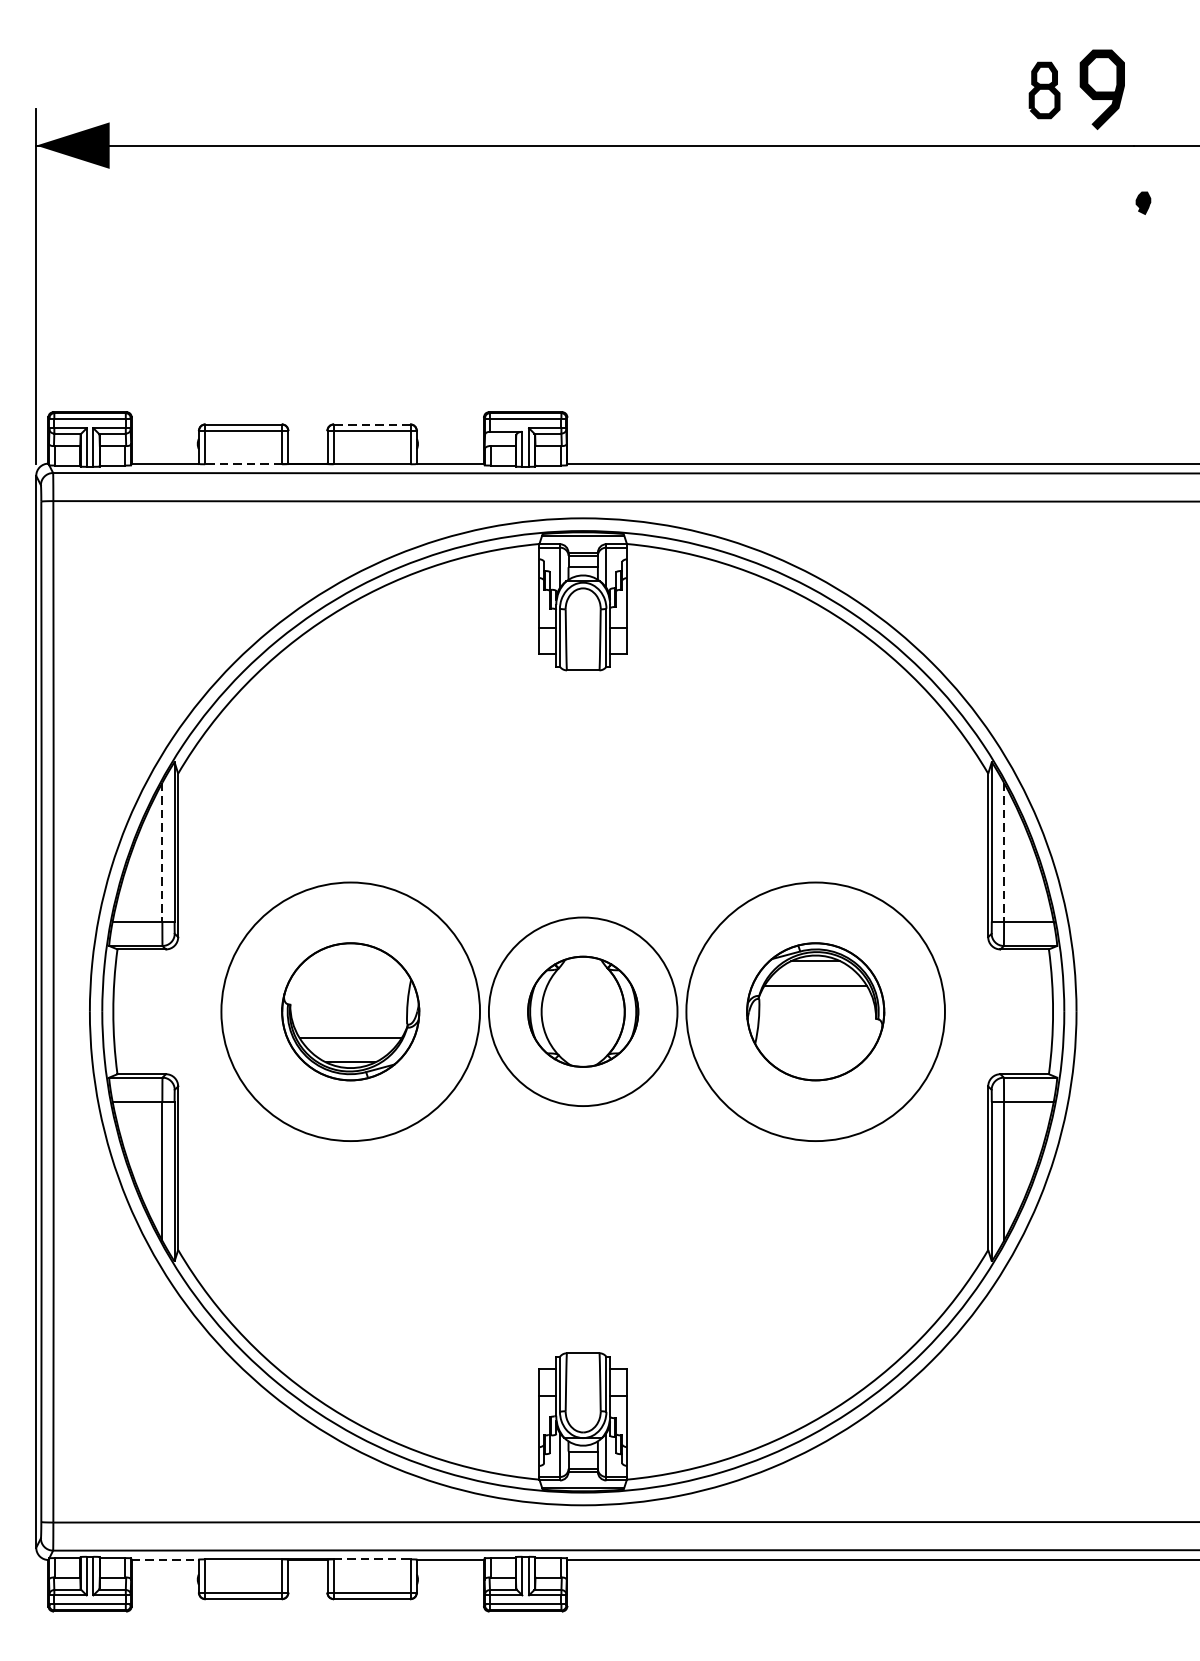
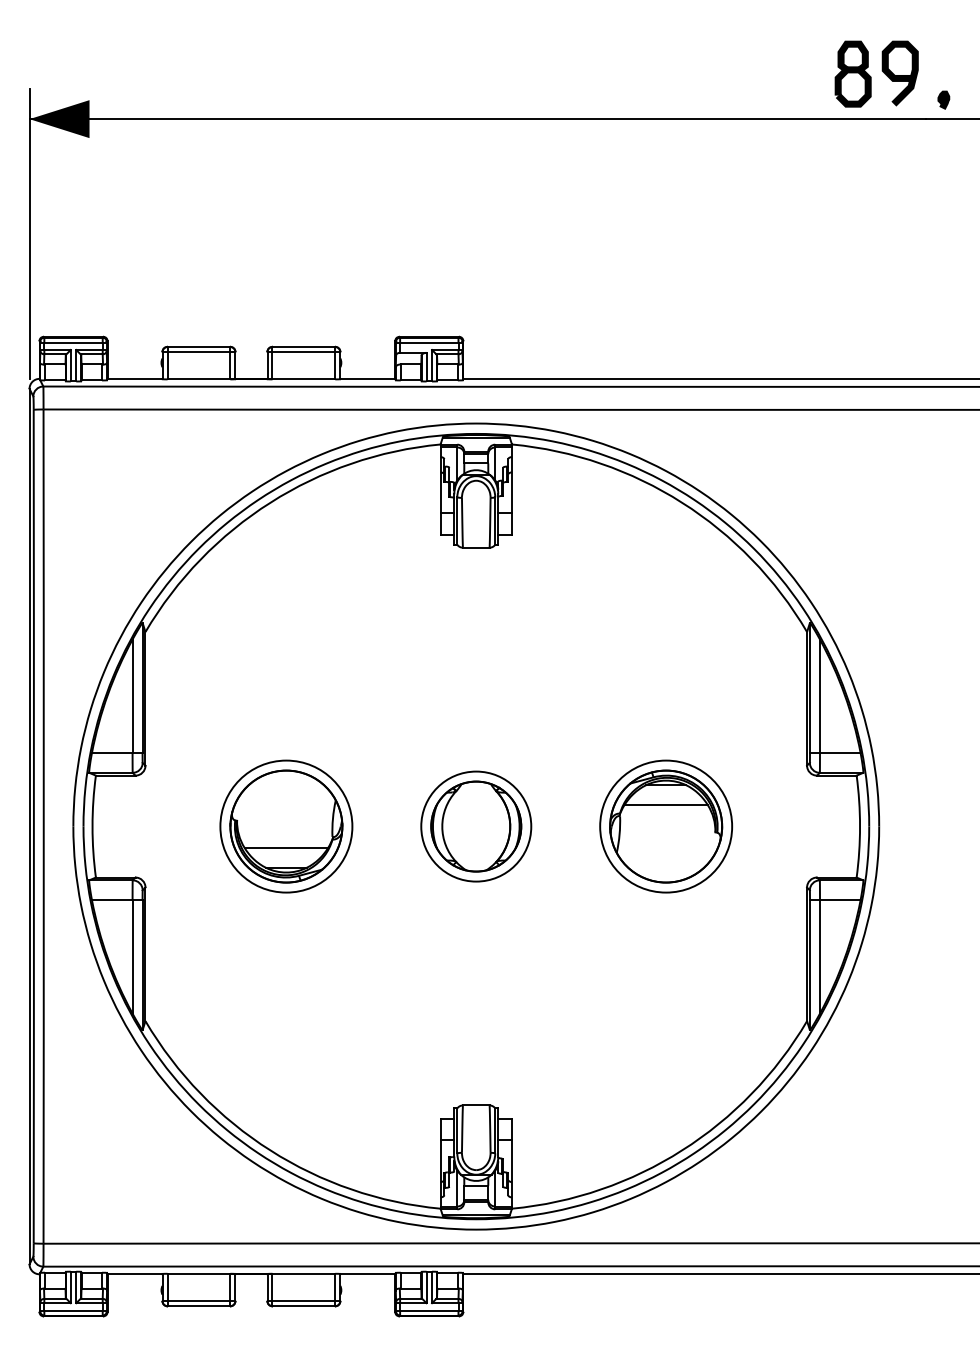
part: (1043, 89) -> (852, 73), size x1.43
part: (1143, 202) -> (943, 99), moved
line: (371, 423) -> (303, 346), dashed -> solid
line: (243, 464) -> (198, 379), dashed -> solid
line: (162, 852) -> (132, 696), dashed -> solid
line: (1003, 852) -> (819, 696), dashed -> solid
circle: (350, 1011) -> (286, 826), size x0.62
circle: (583, 1011) -> (476, 826), size x0.71
circle: (816, 1011) -> (666, 826), size x0.62
line: (372, 1559) -> (304, 1273), dashed -> solid
line: (165, 1560) -> (135, 1274), dashed -> solid

